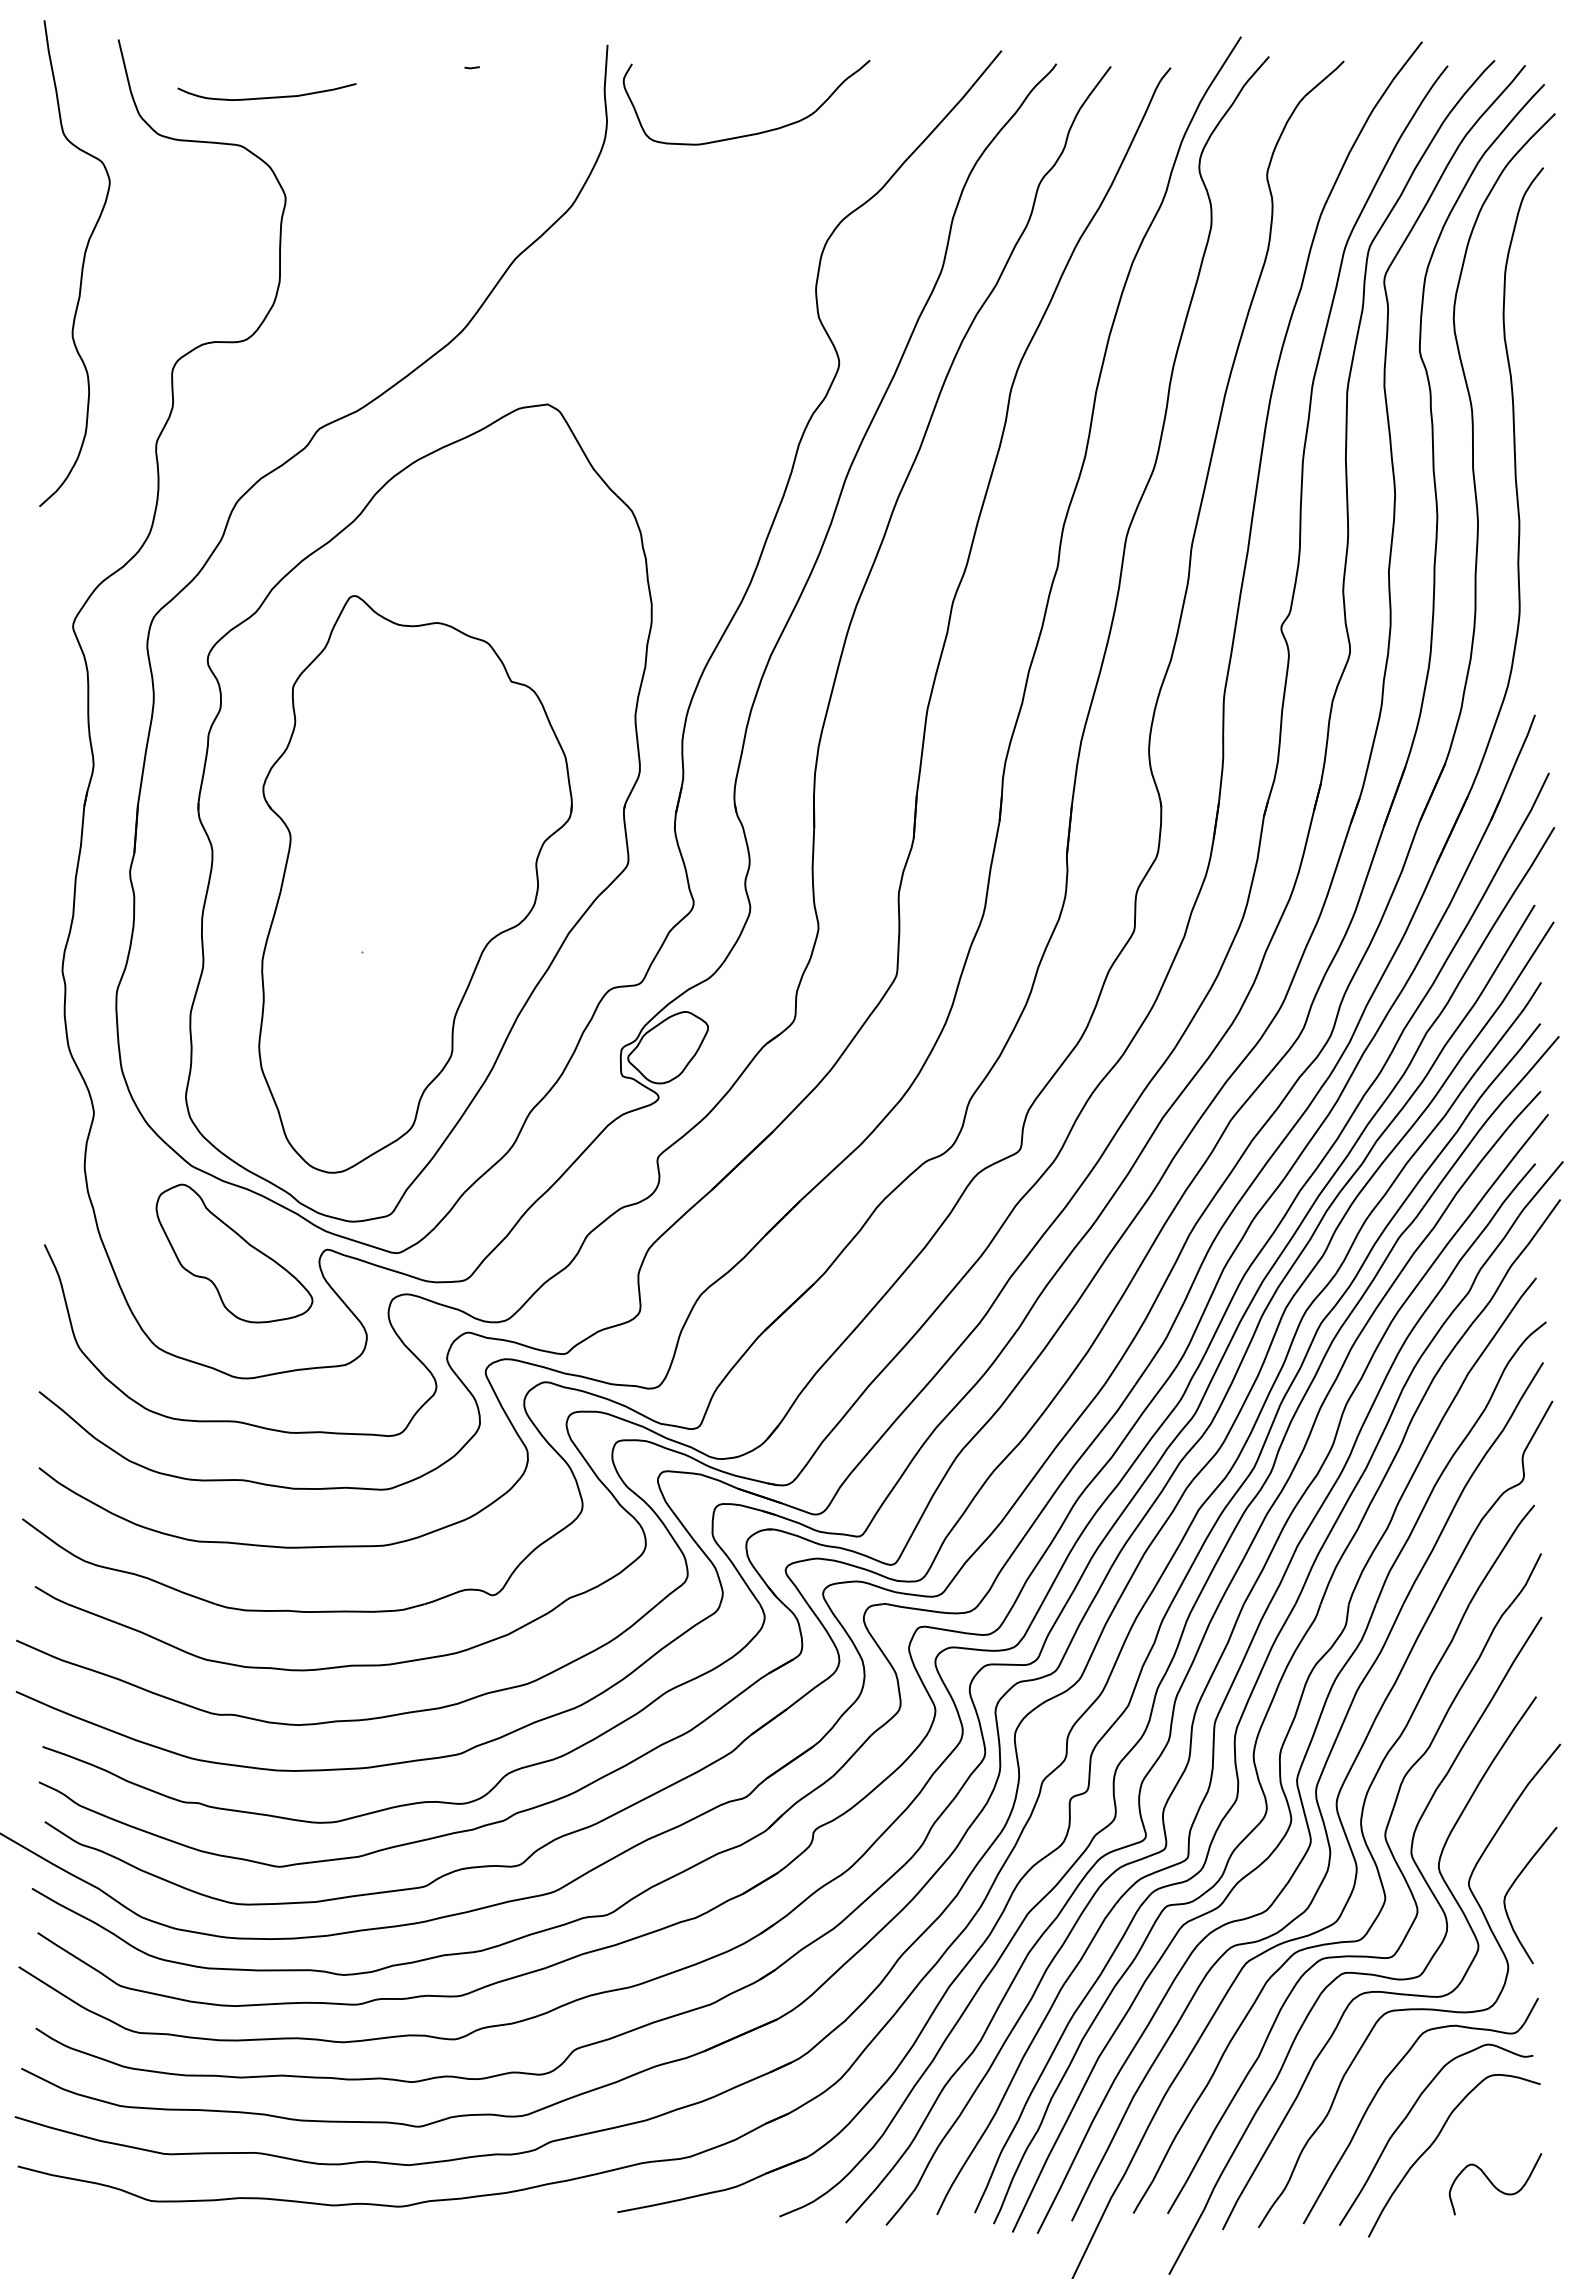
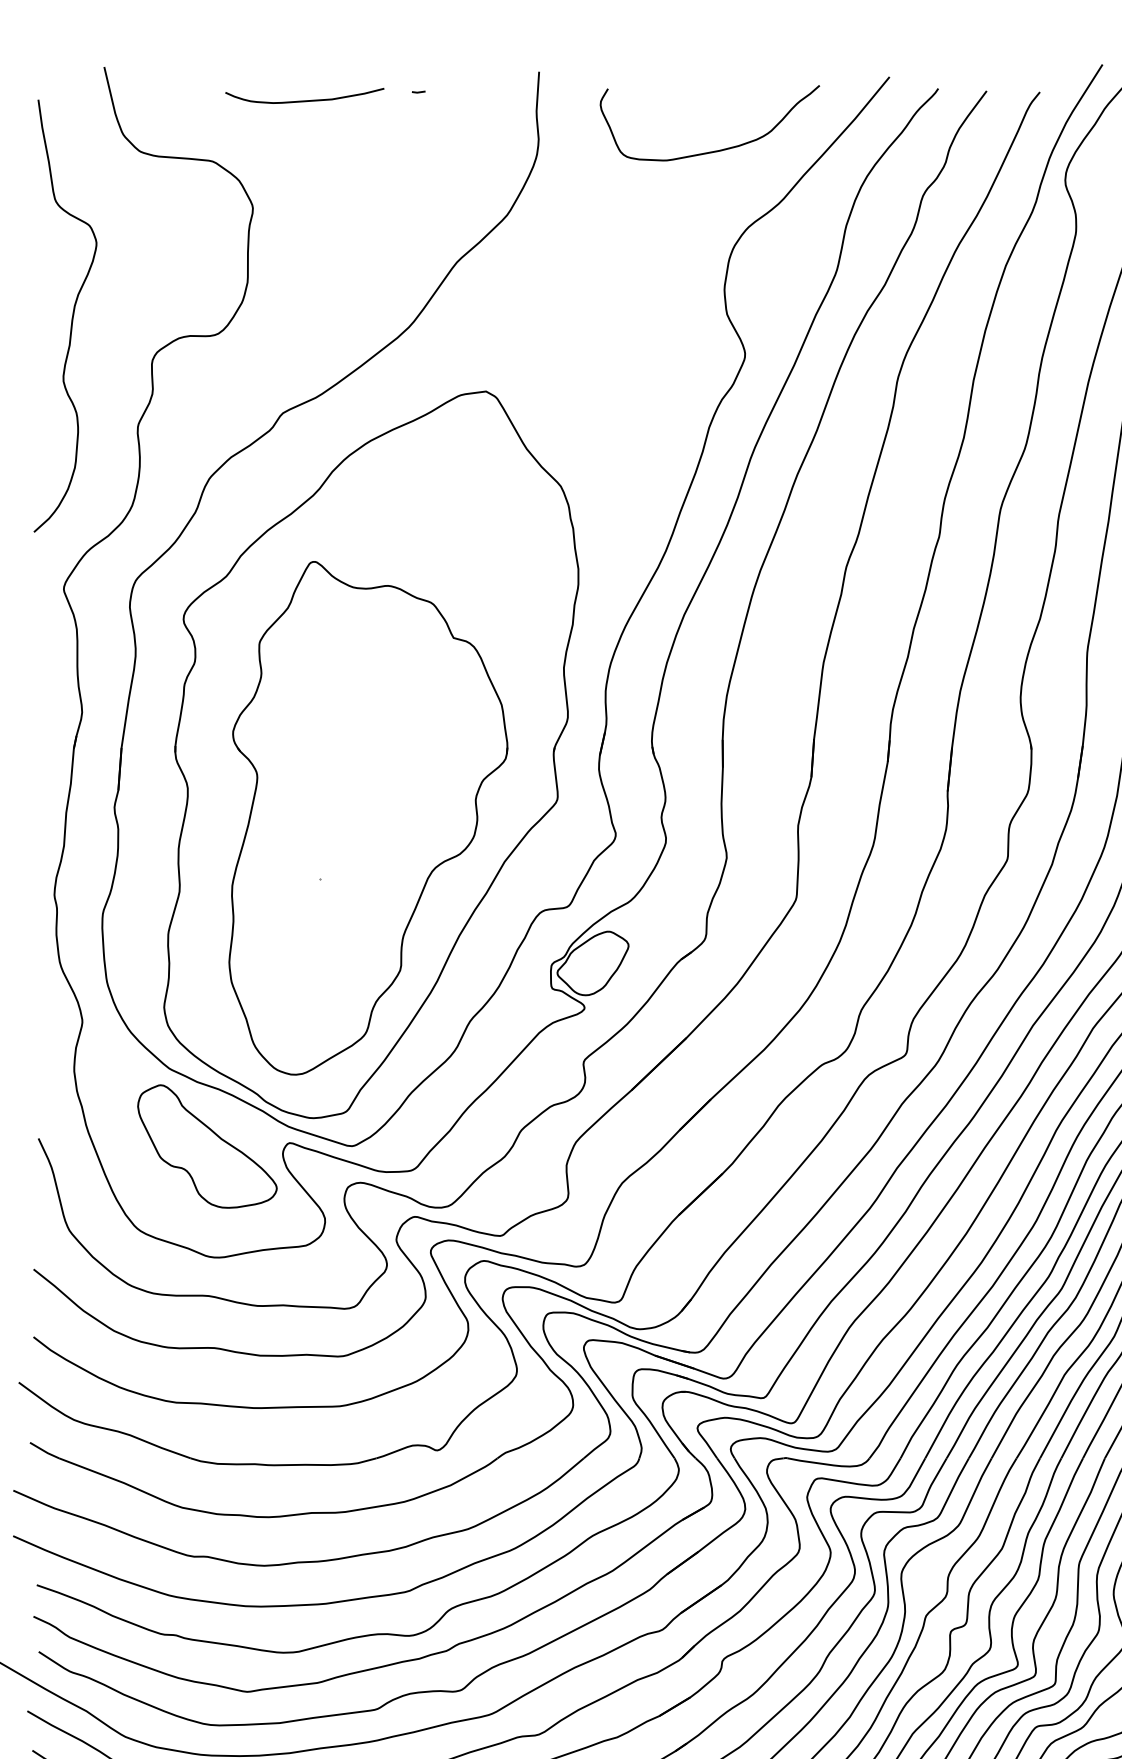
curve: (266, 97) -> (304, 100), moved
curve: (752, 133) -> (715, 150), moved
curve: (82, 263) -> (72, 315), moved

